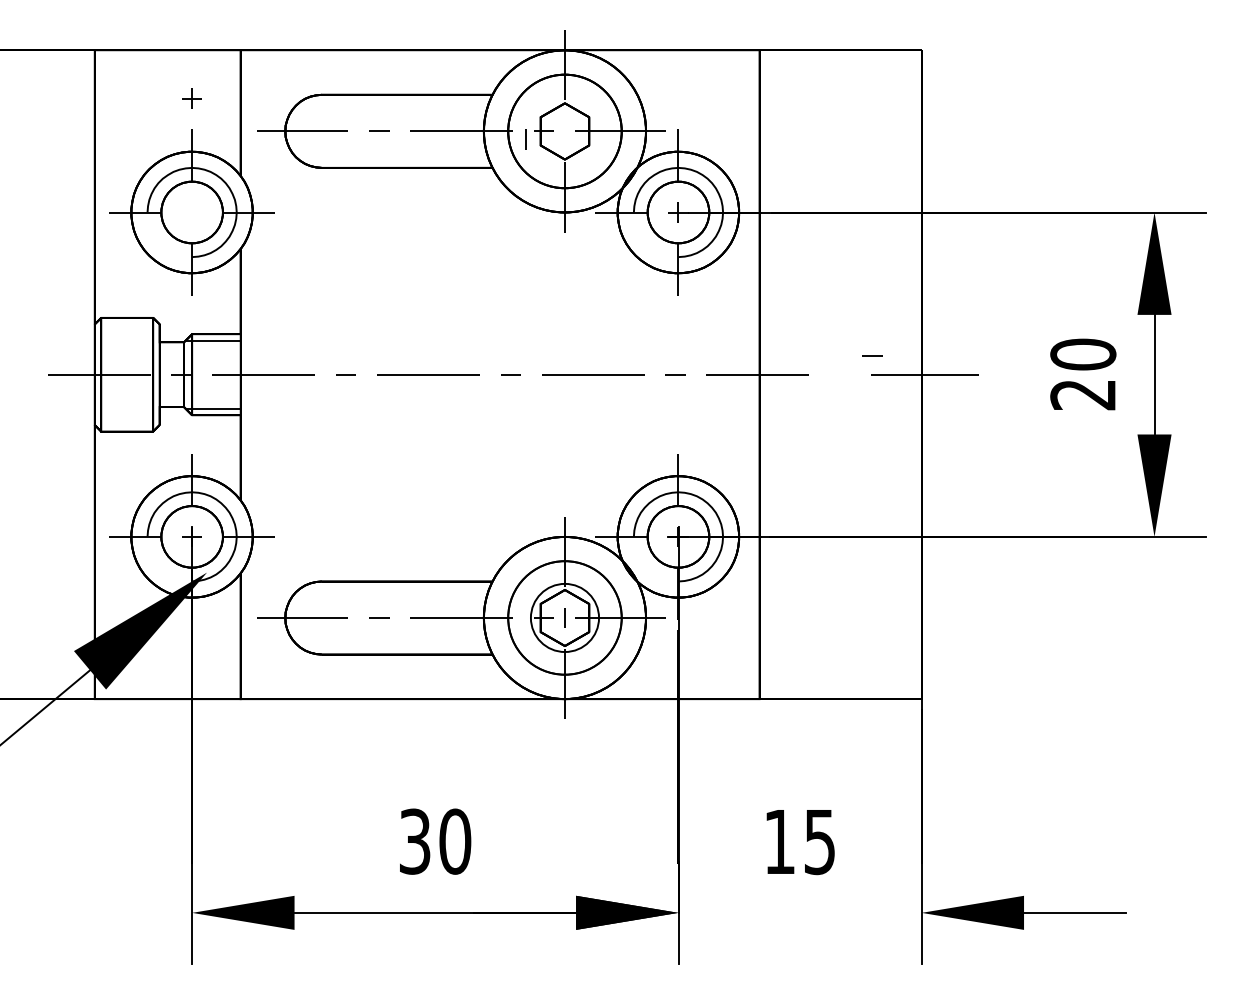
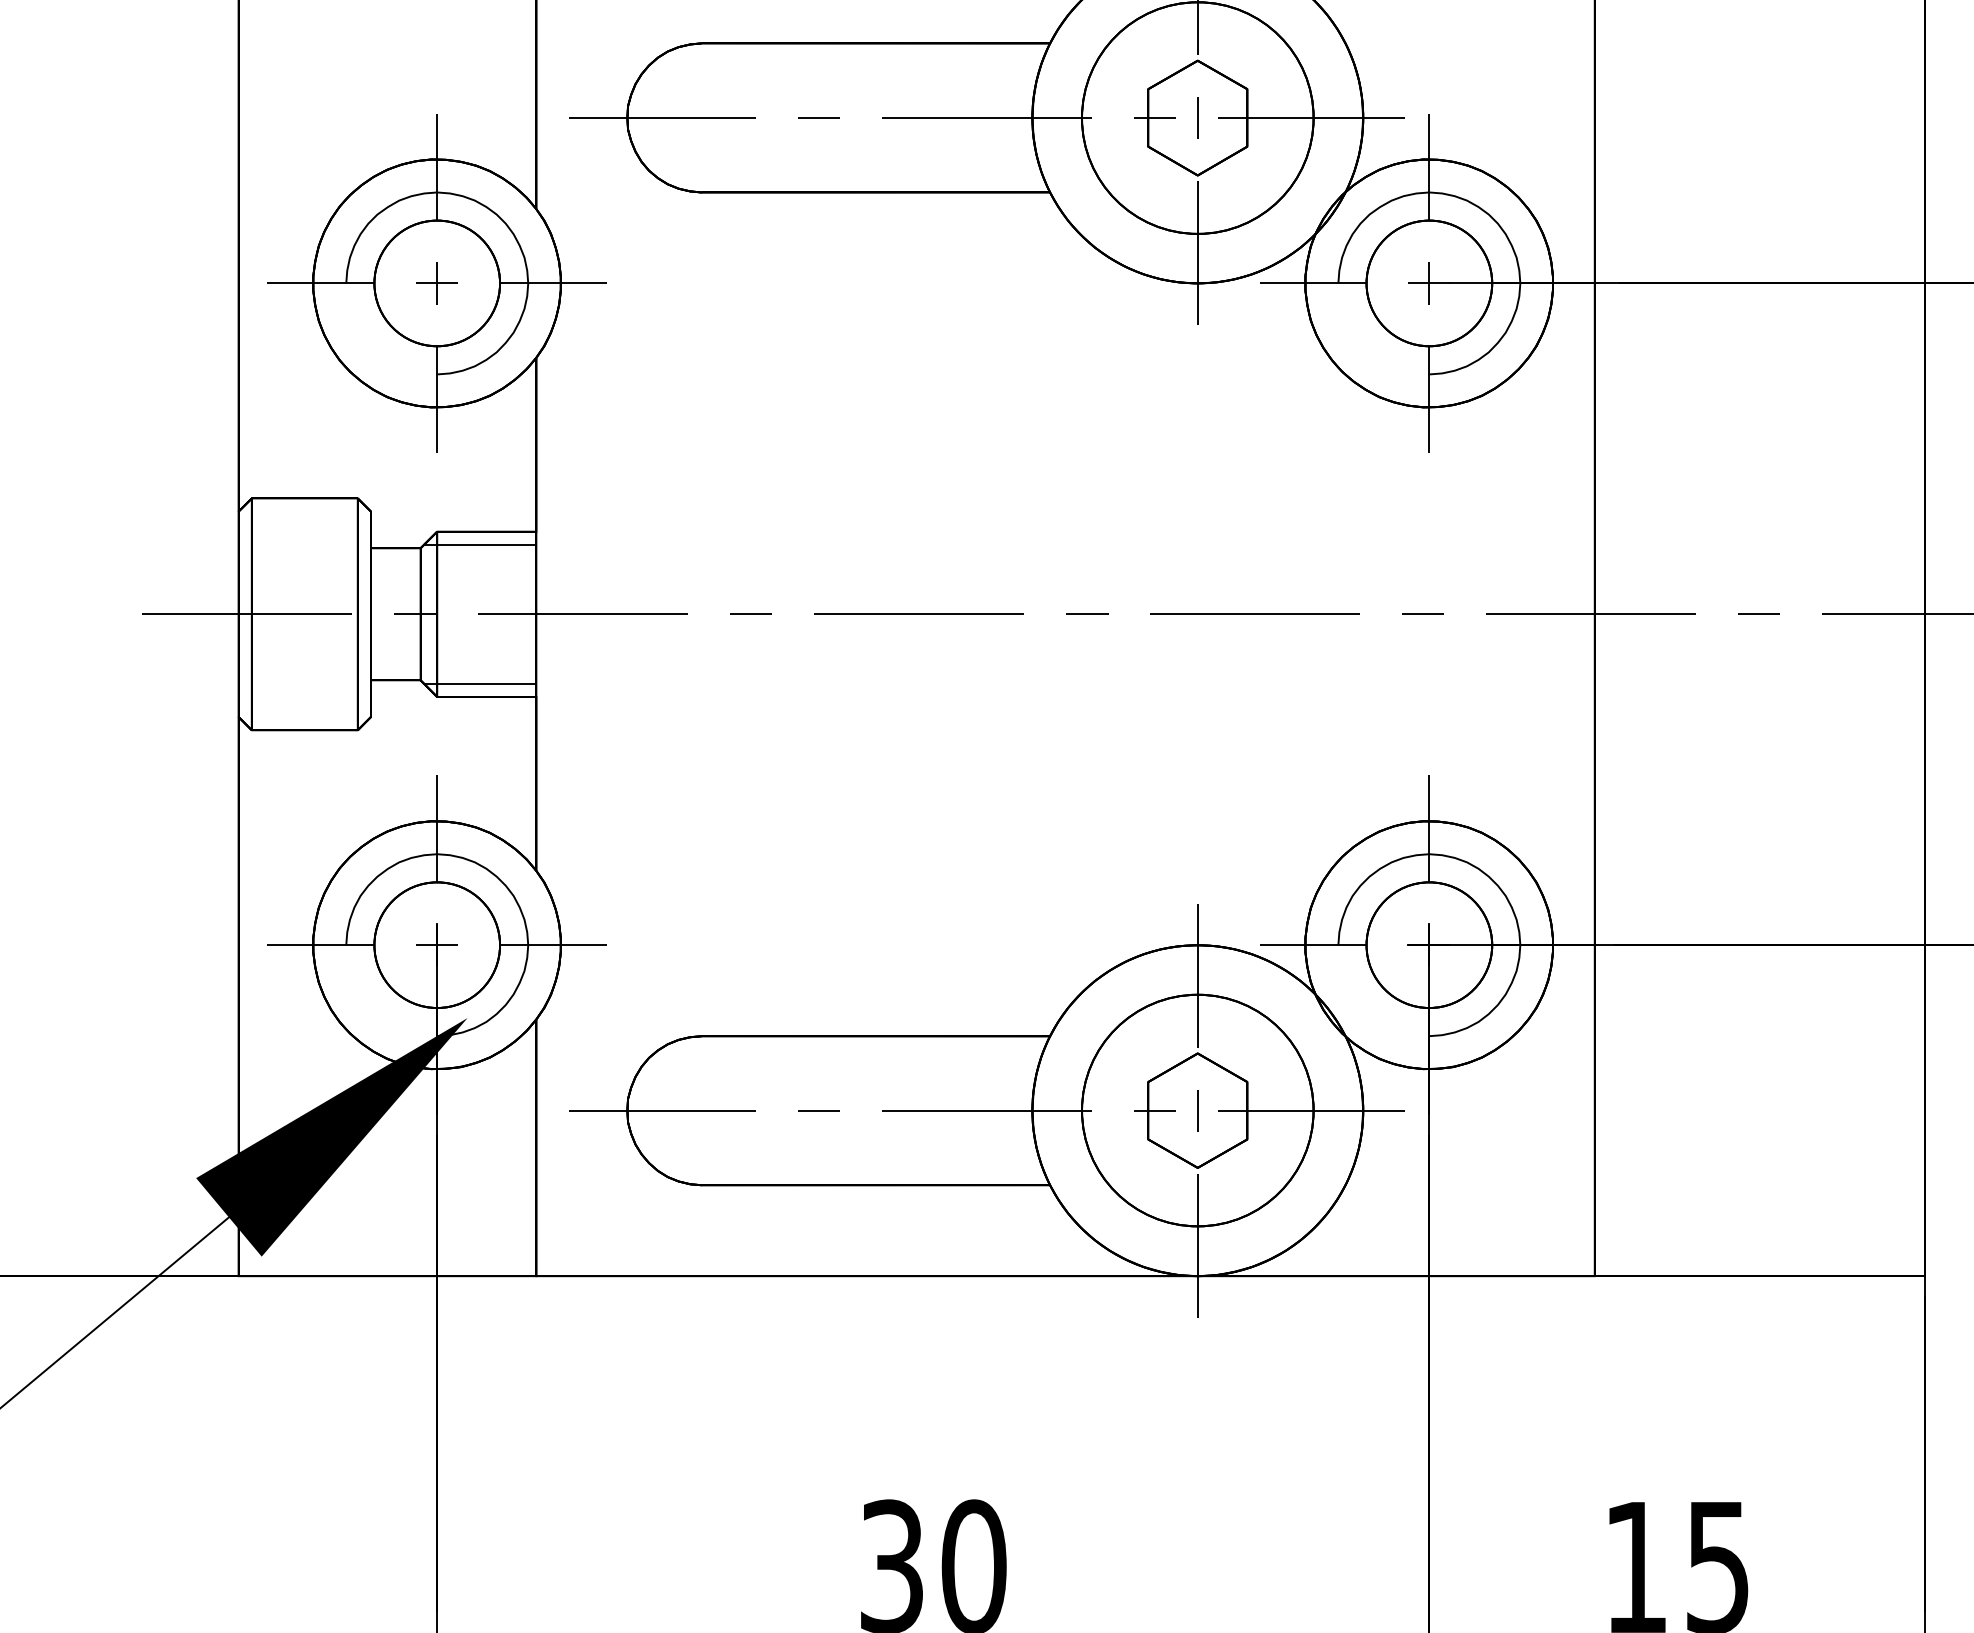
part: (191, 98) -> (435, 283), moved
line: (525, 139) -> (1196, 118), moved
line: (872, 355) -> (1759, 613), moved
circle: (564, 617) -> (1196, 1109), size x1.67

